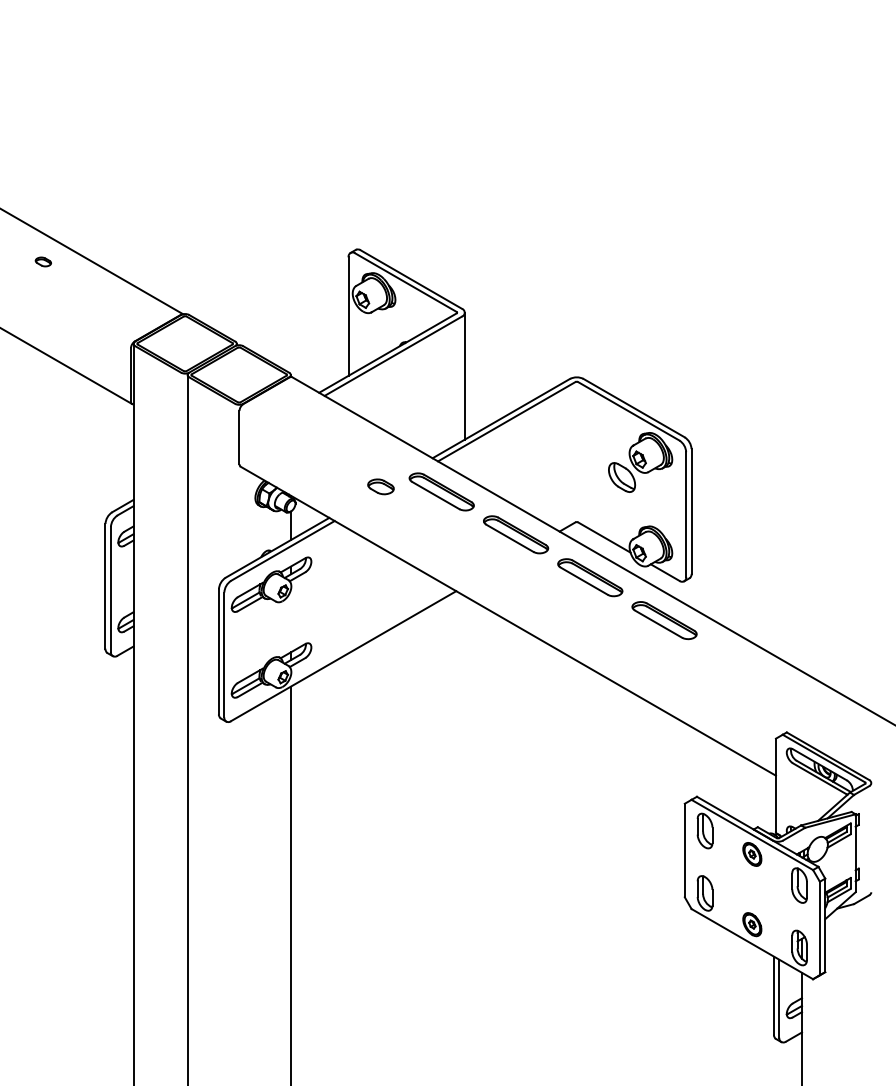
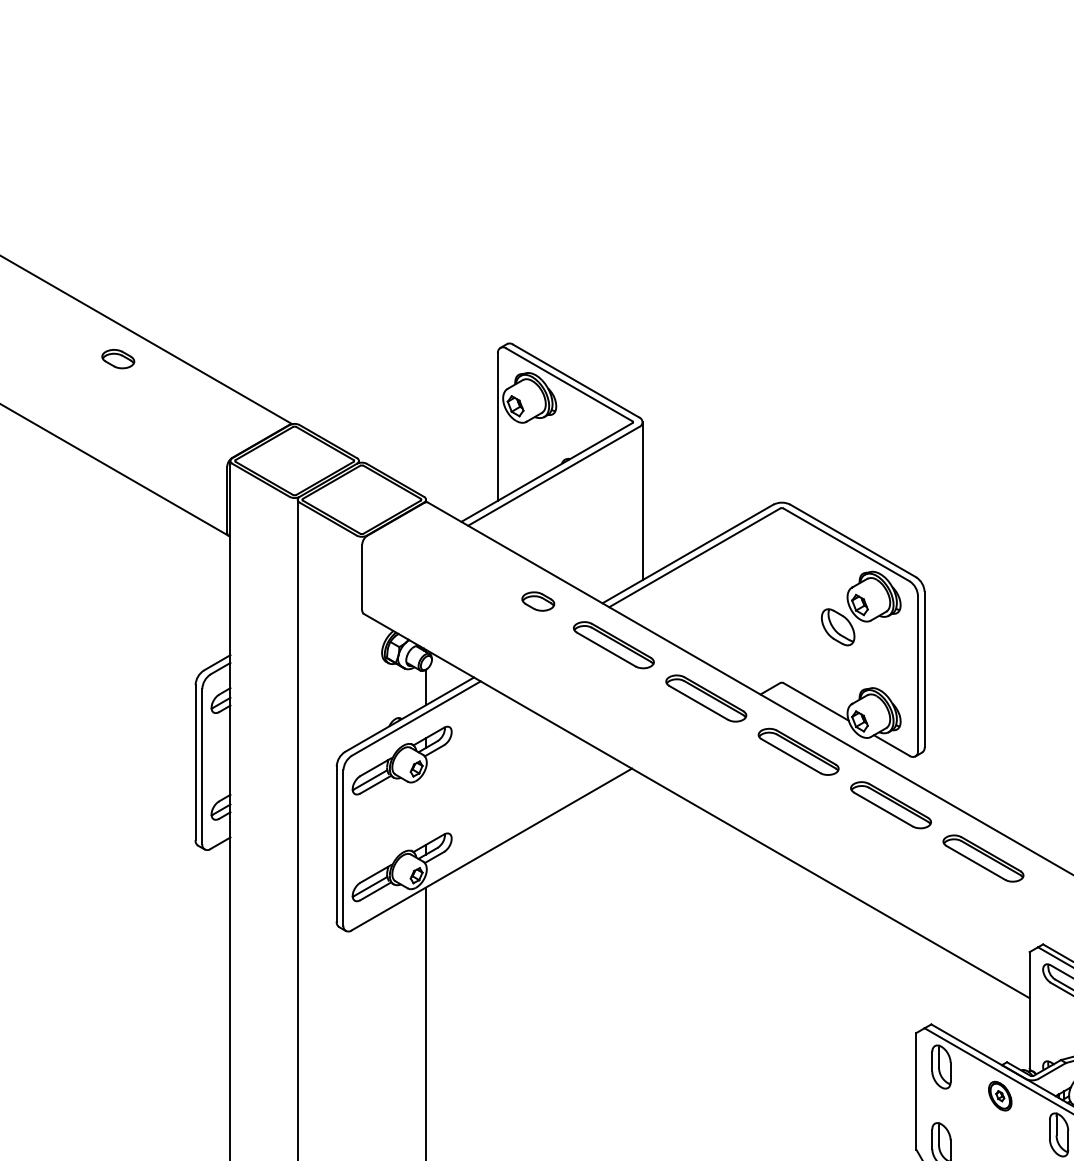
part: (43, 261) -> (118, 358), size x1.67
part: (380, 486) -> (537, 601), moved
part: (738, 663) -> (983, 858), added

